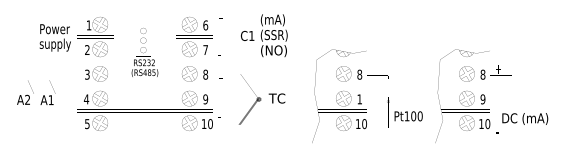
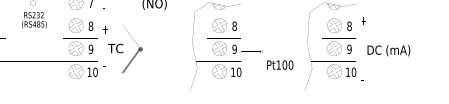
text: (276, 98) -> (115, 48), moved
text: (359, 99) -> (234, 49), 1 -> 9
text: (525, 118) -> (389, 50), moved

